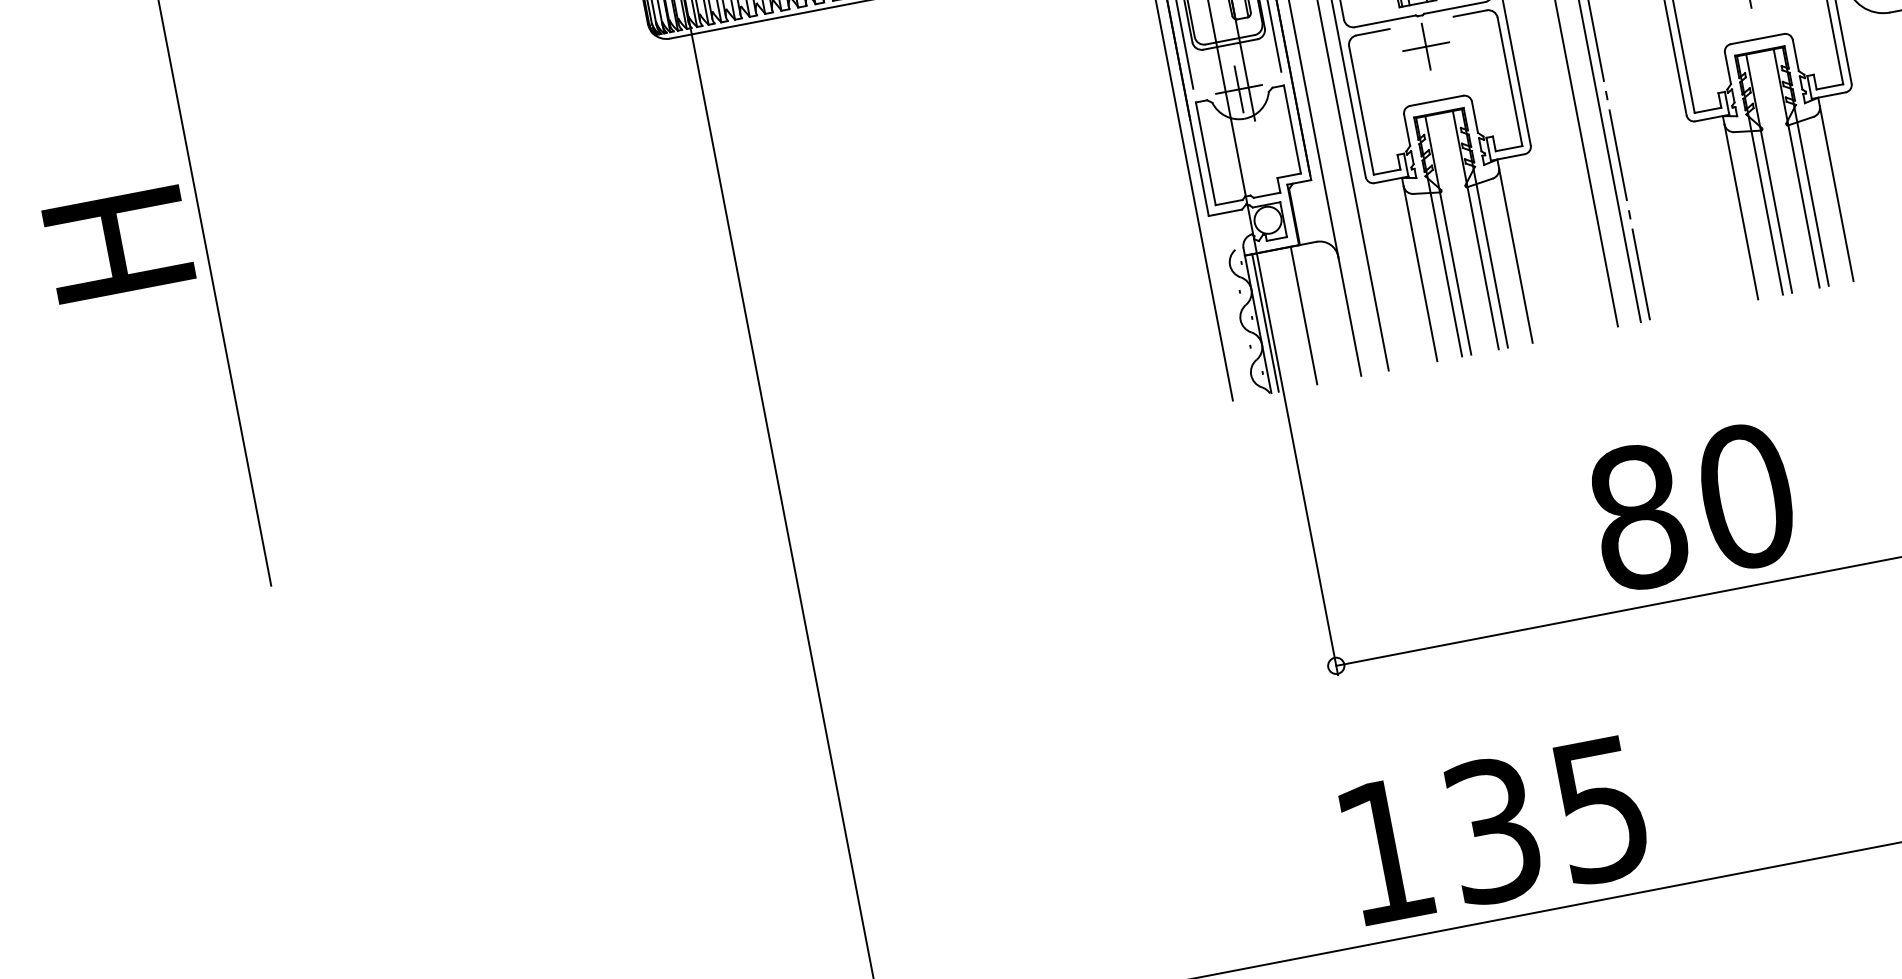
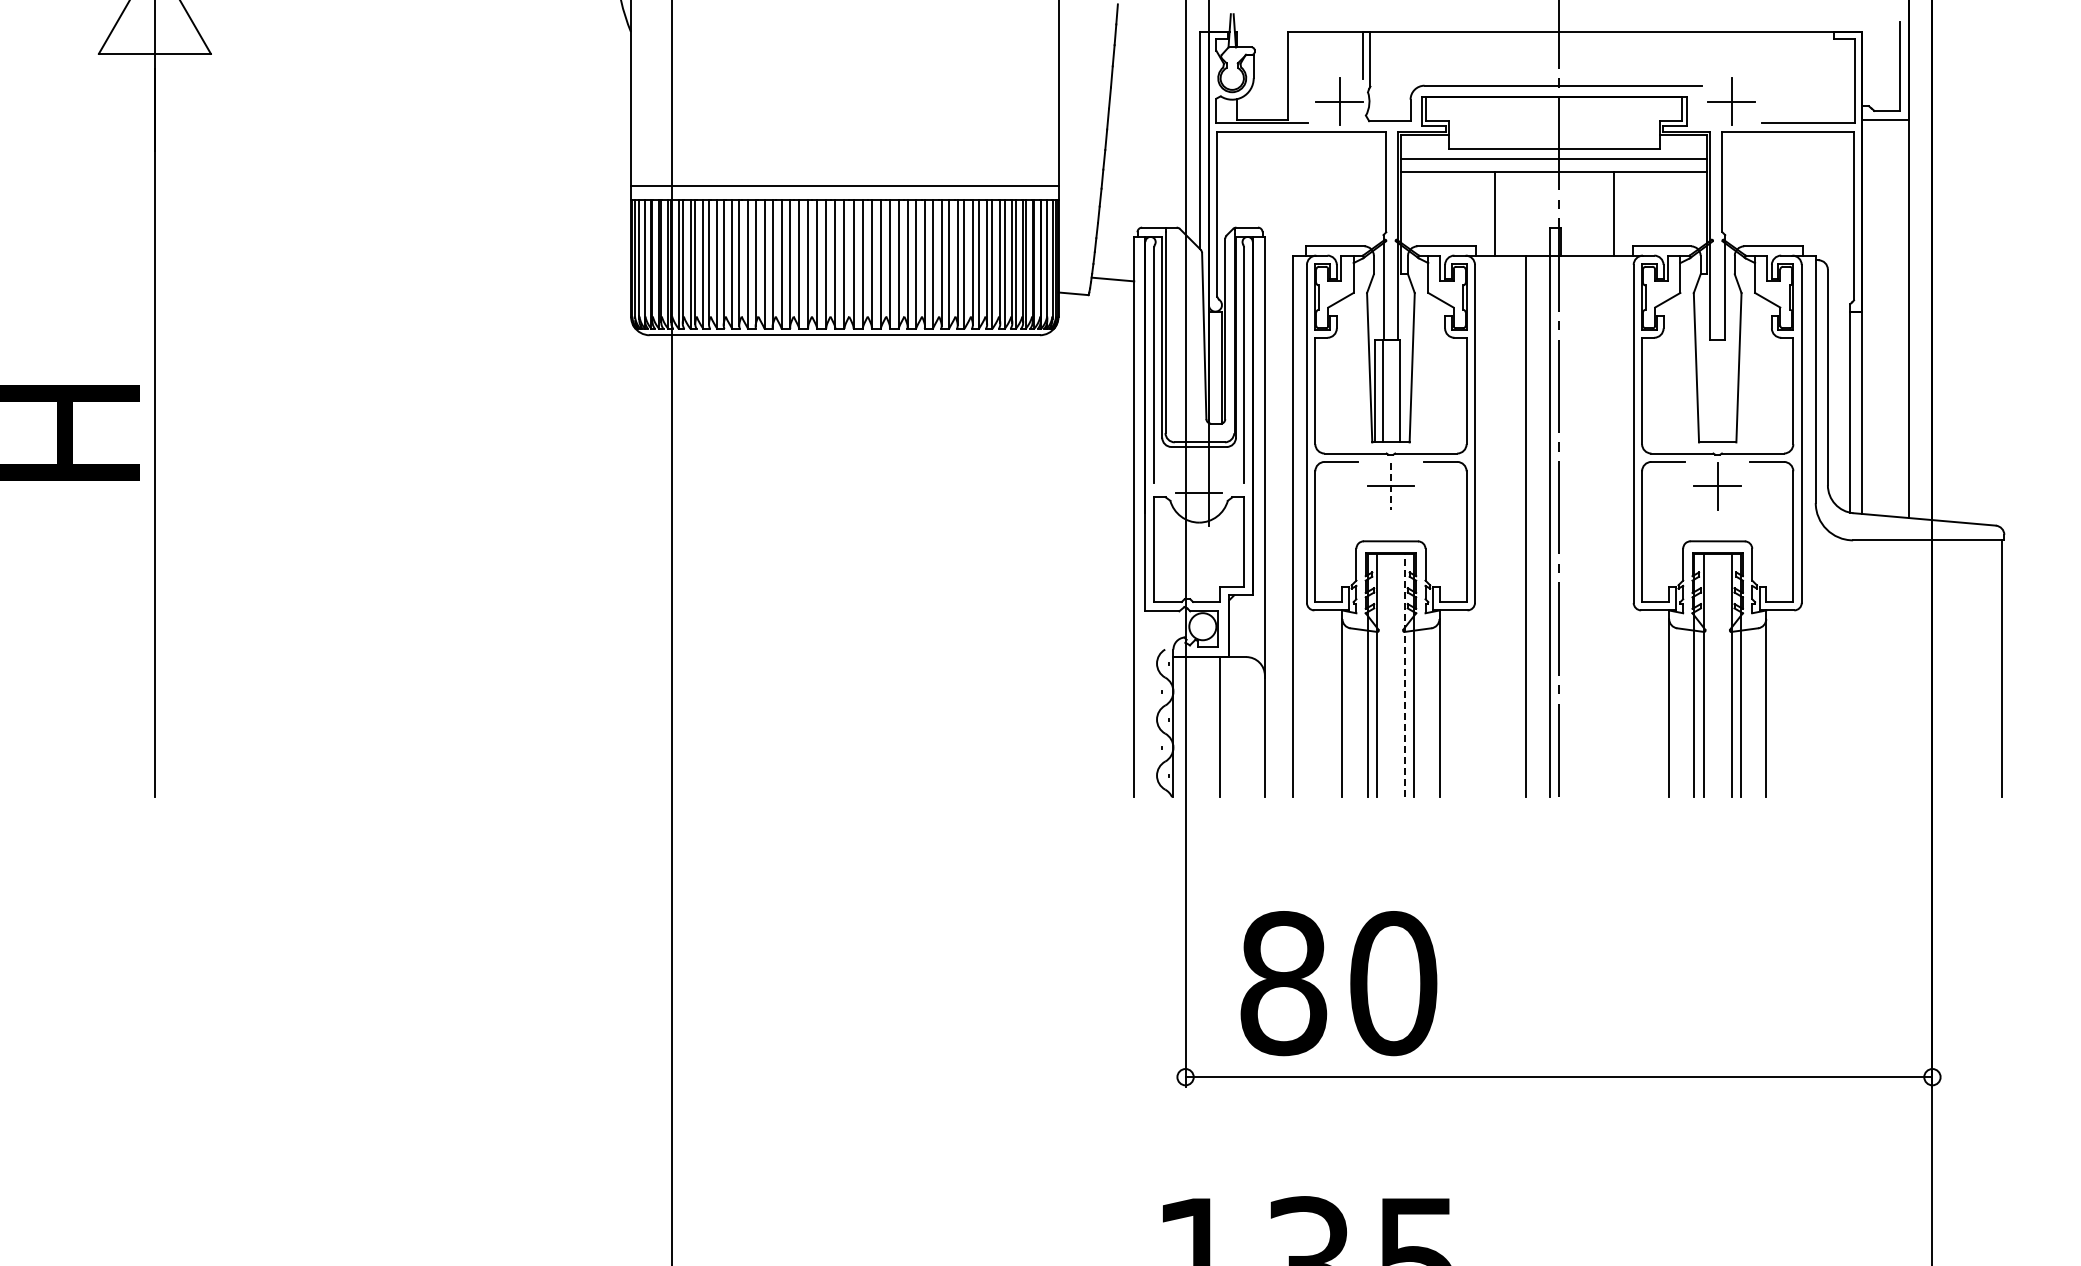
line: (1425, 47) -> (1390, 486), solid -> dashed
line: (1239, 89) -> (1199, 492), removed
line: (1475, 230) -> (1404, 675), solid -> dashed
line: (1265, 323) -> (1180, 727), removed
text: (1692, 506) -> (1338, 983), moved

